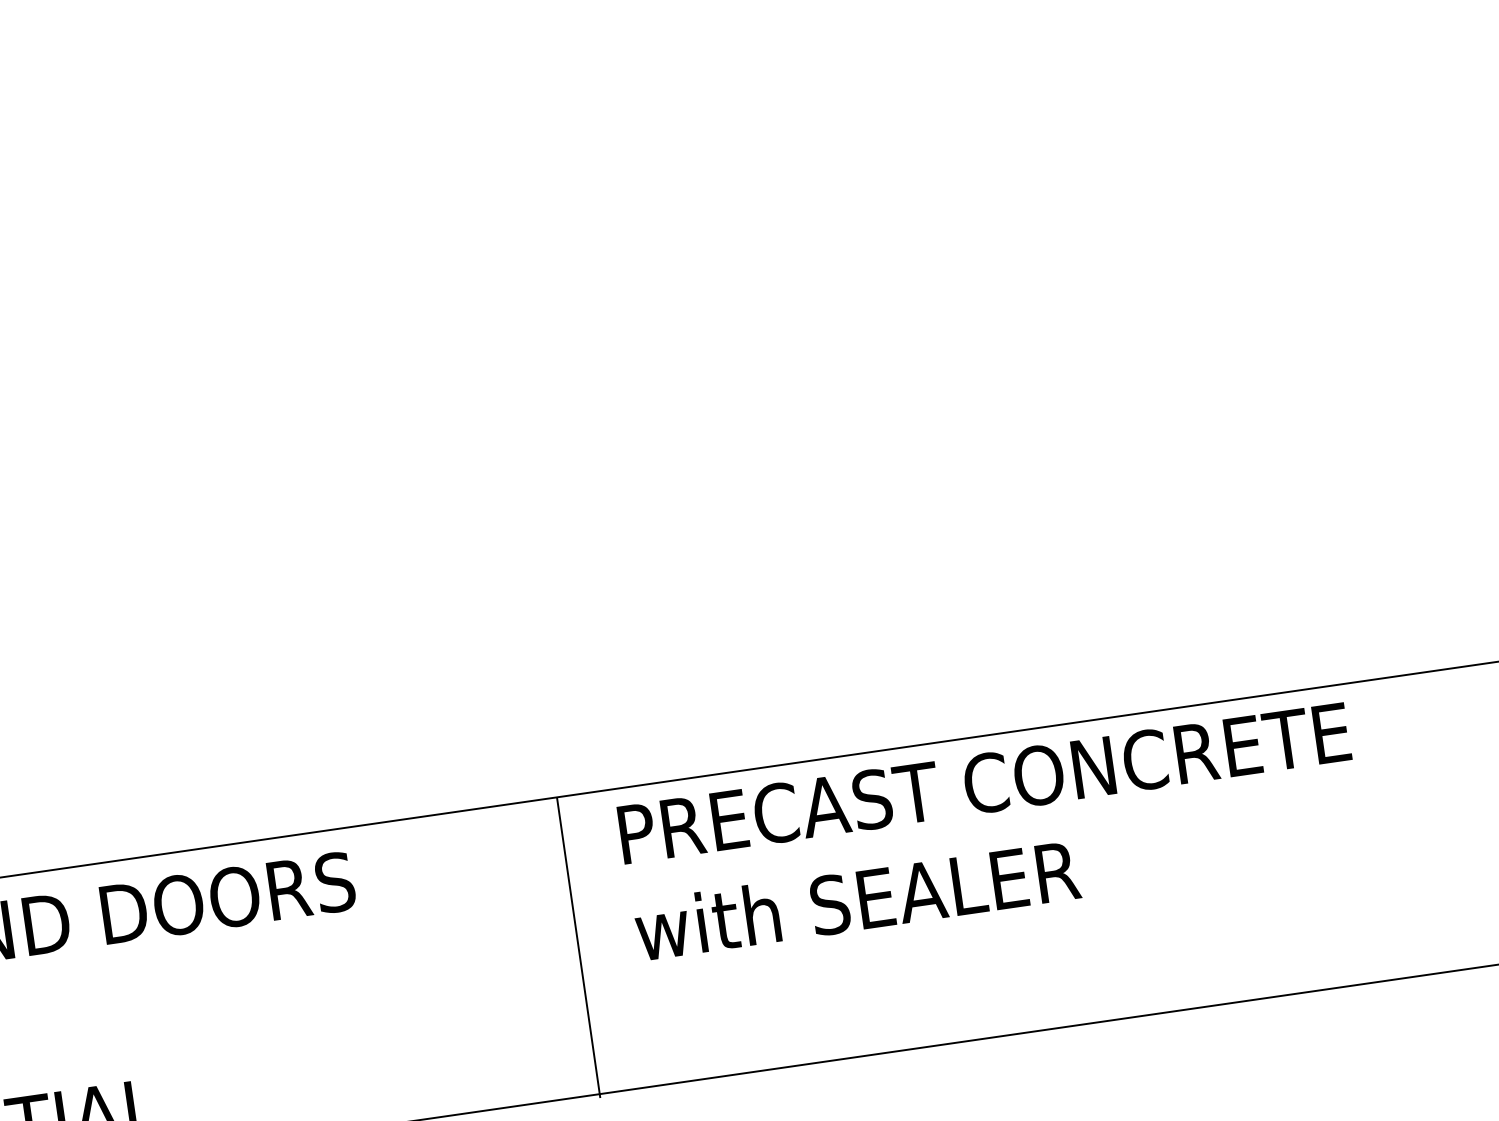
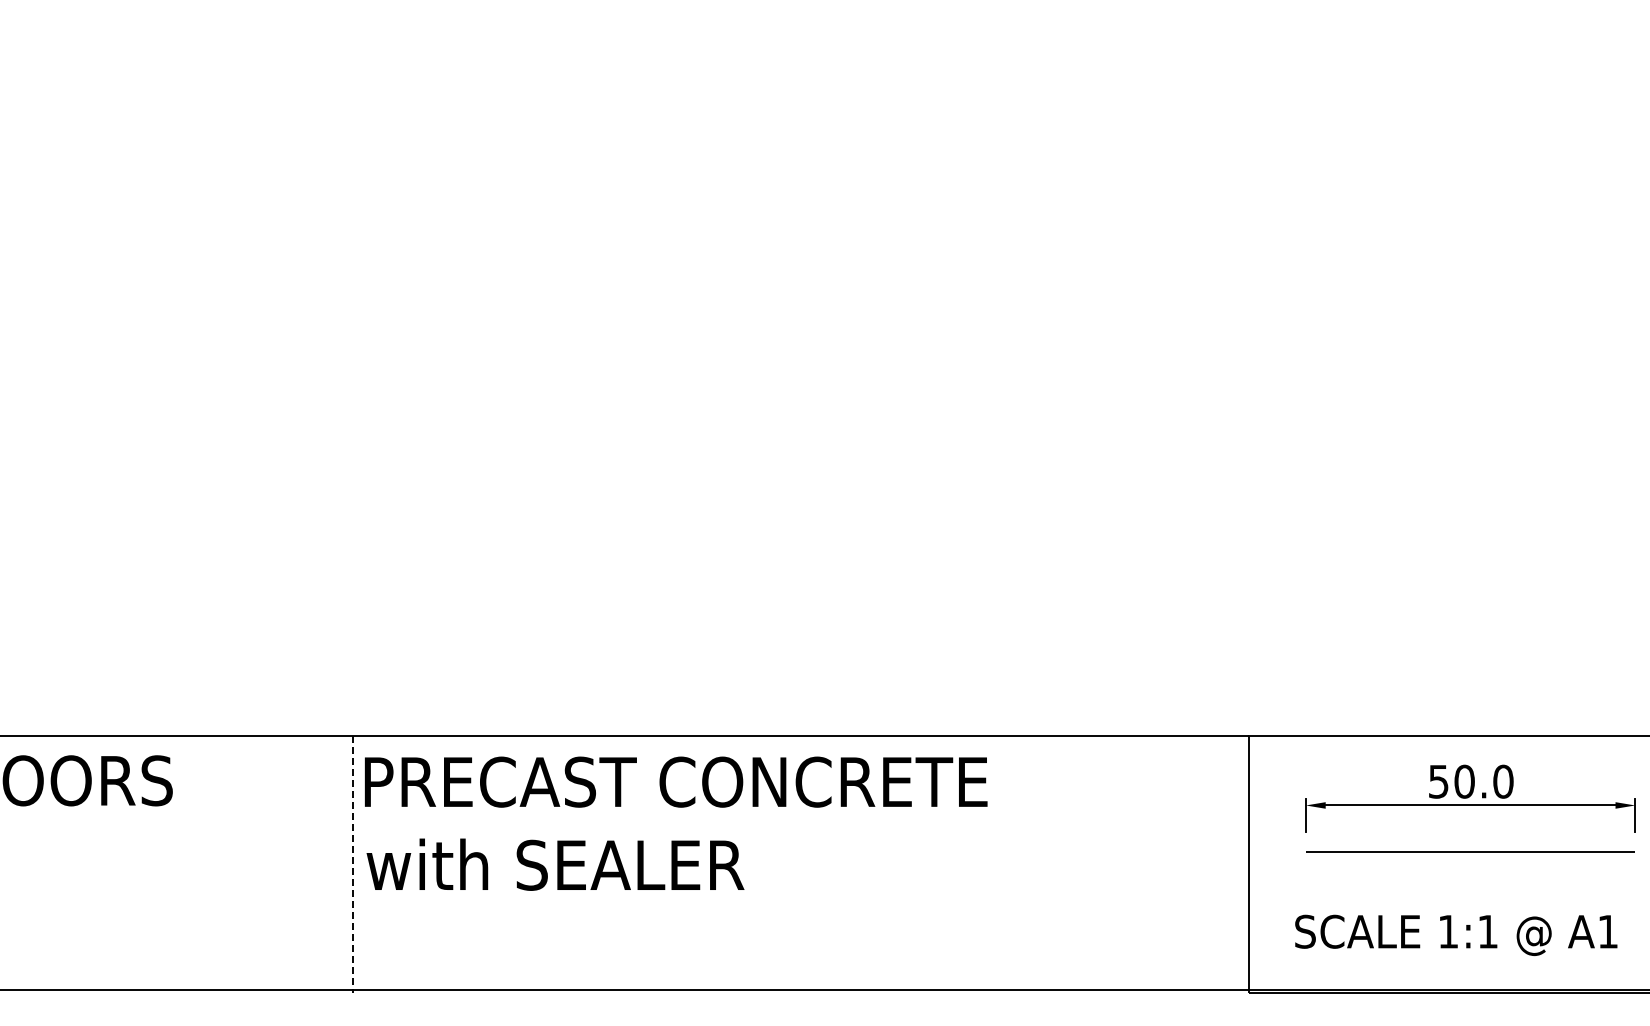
text: (991, 831) -> (676, 823), moved
line: (578, 947) -> (353, 864), solid -> dashed

